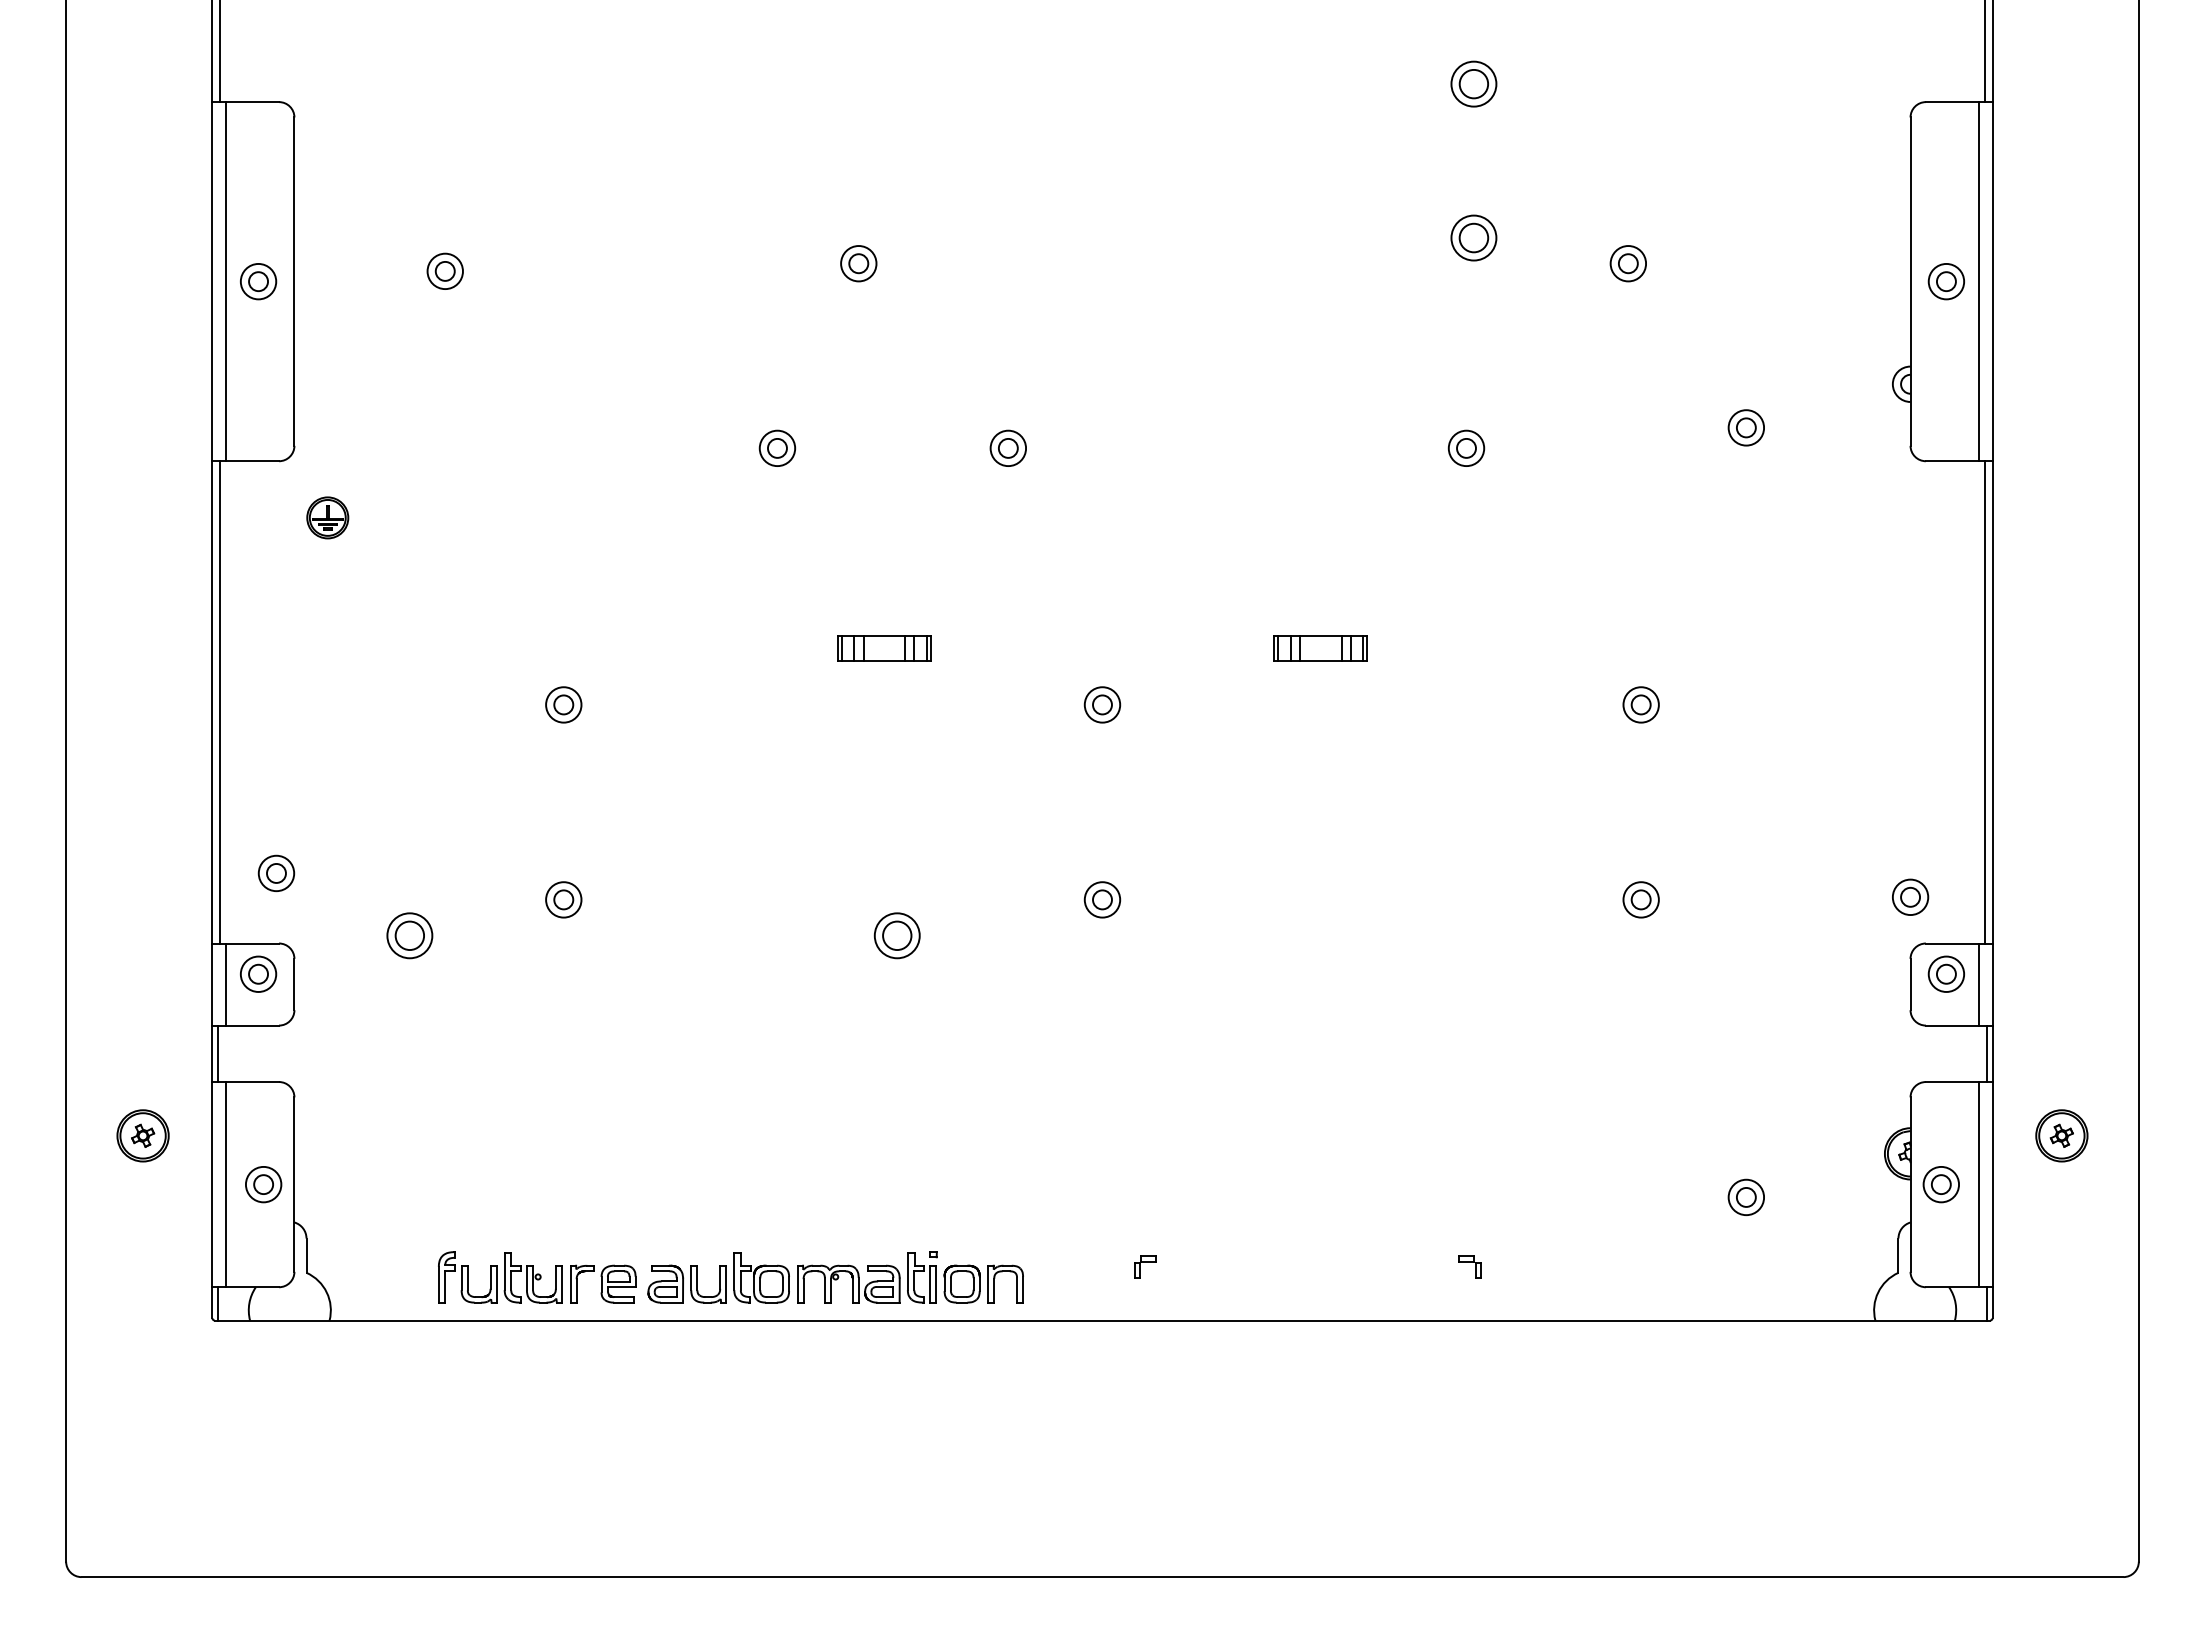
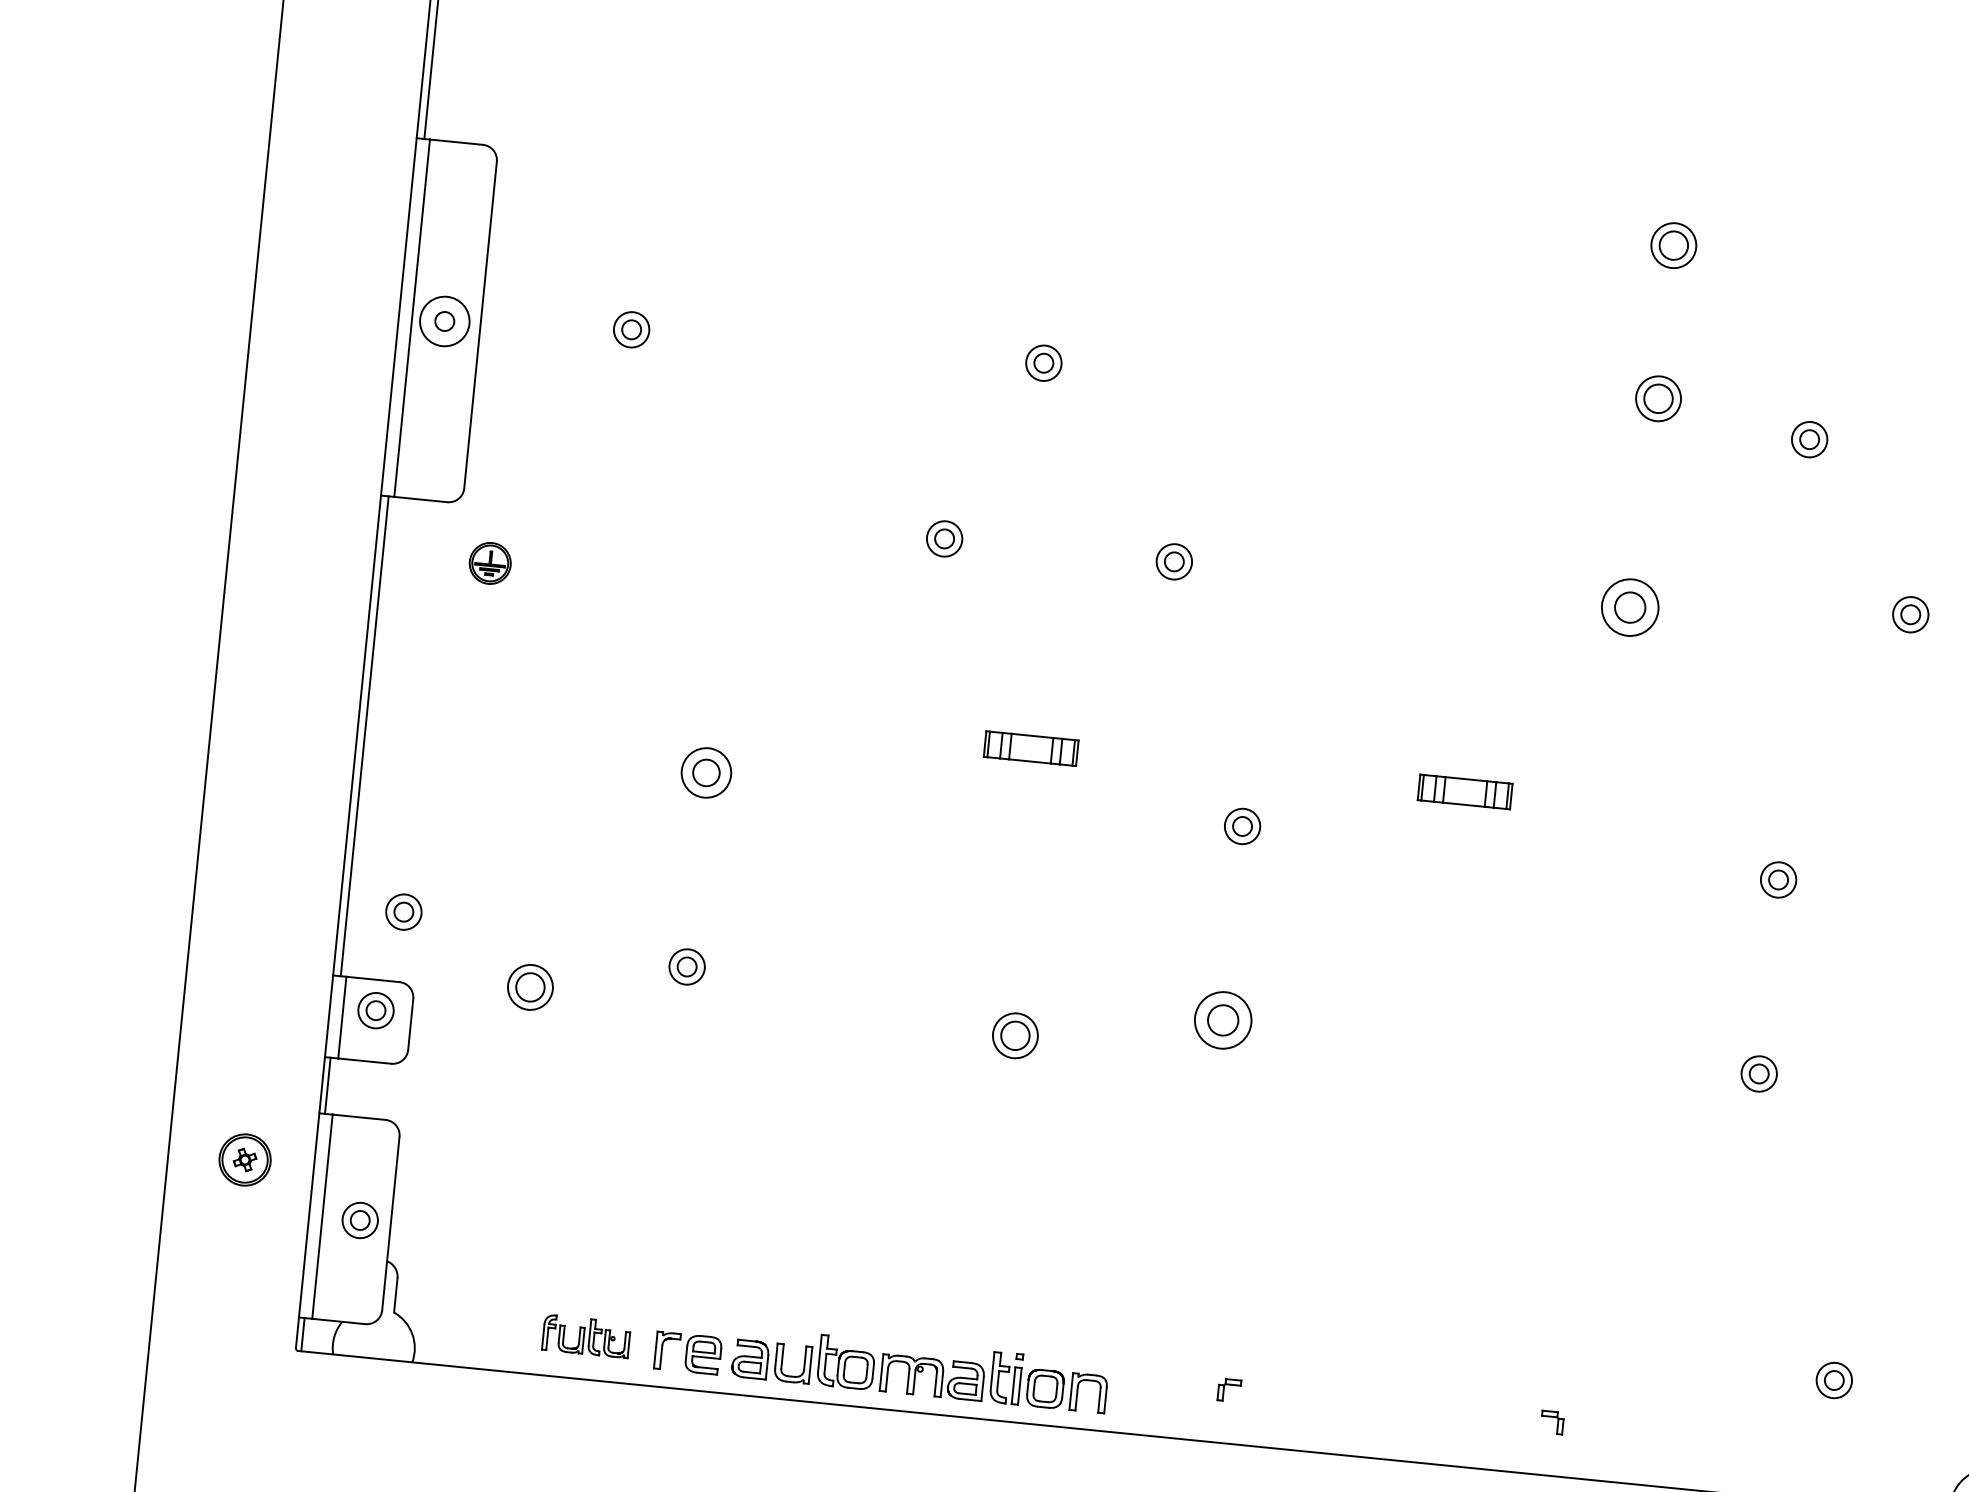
circle: (258, 281) -> (444, 321), size x1.4
part: (1466, 447) -> (1630, 606), size x1.6
part: (563, 704) -> (706, 772), size x1.4
part: (1102, 899) -> (1223, 1020), size x1.6
part: (500, 1277) -> (586, 1336), size x0.7

